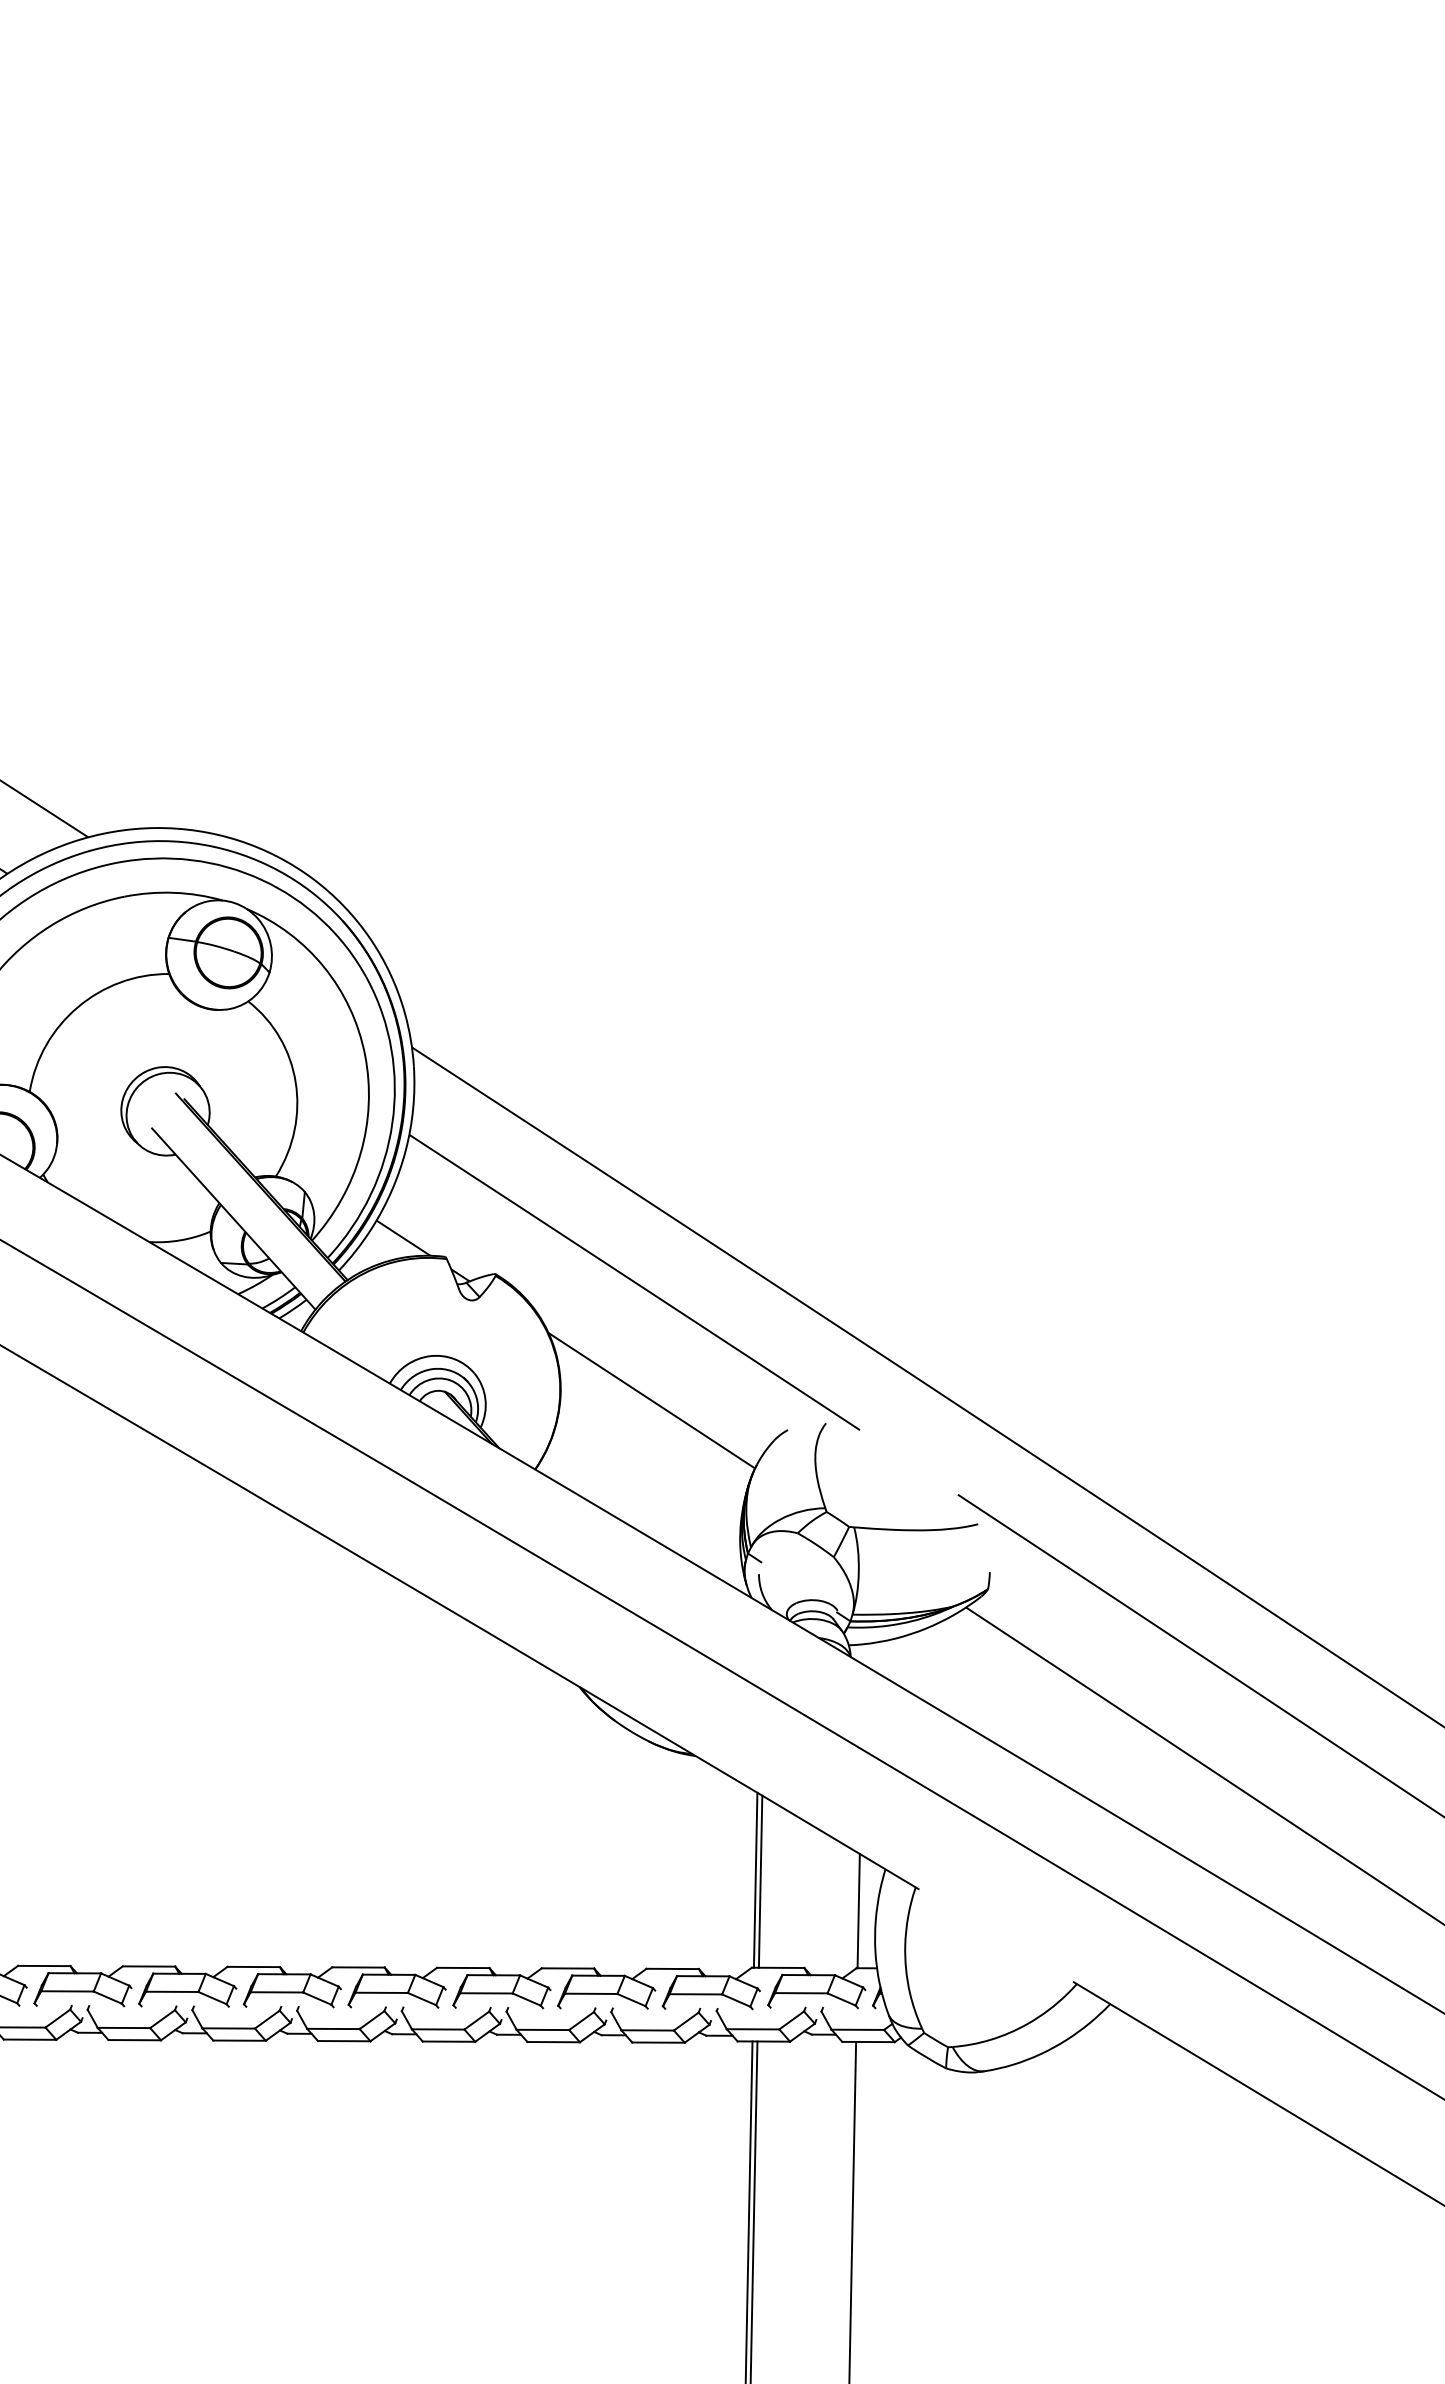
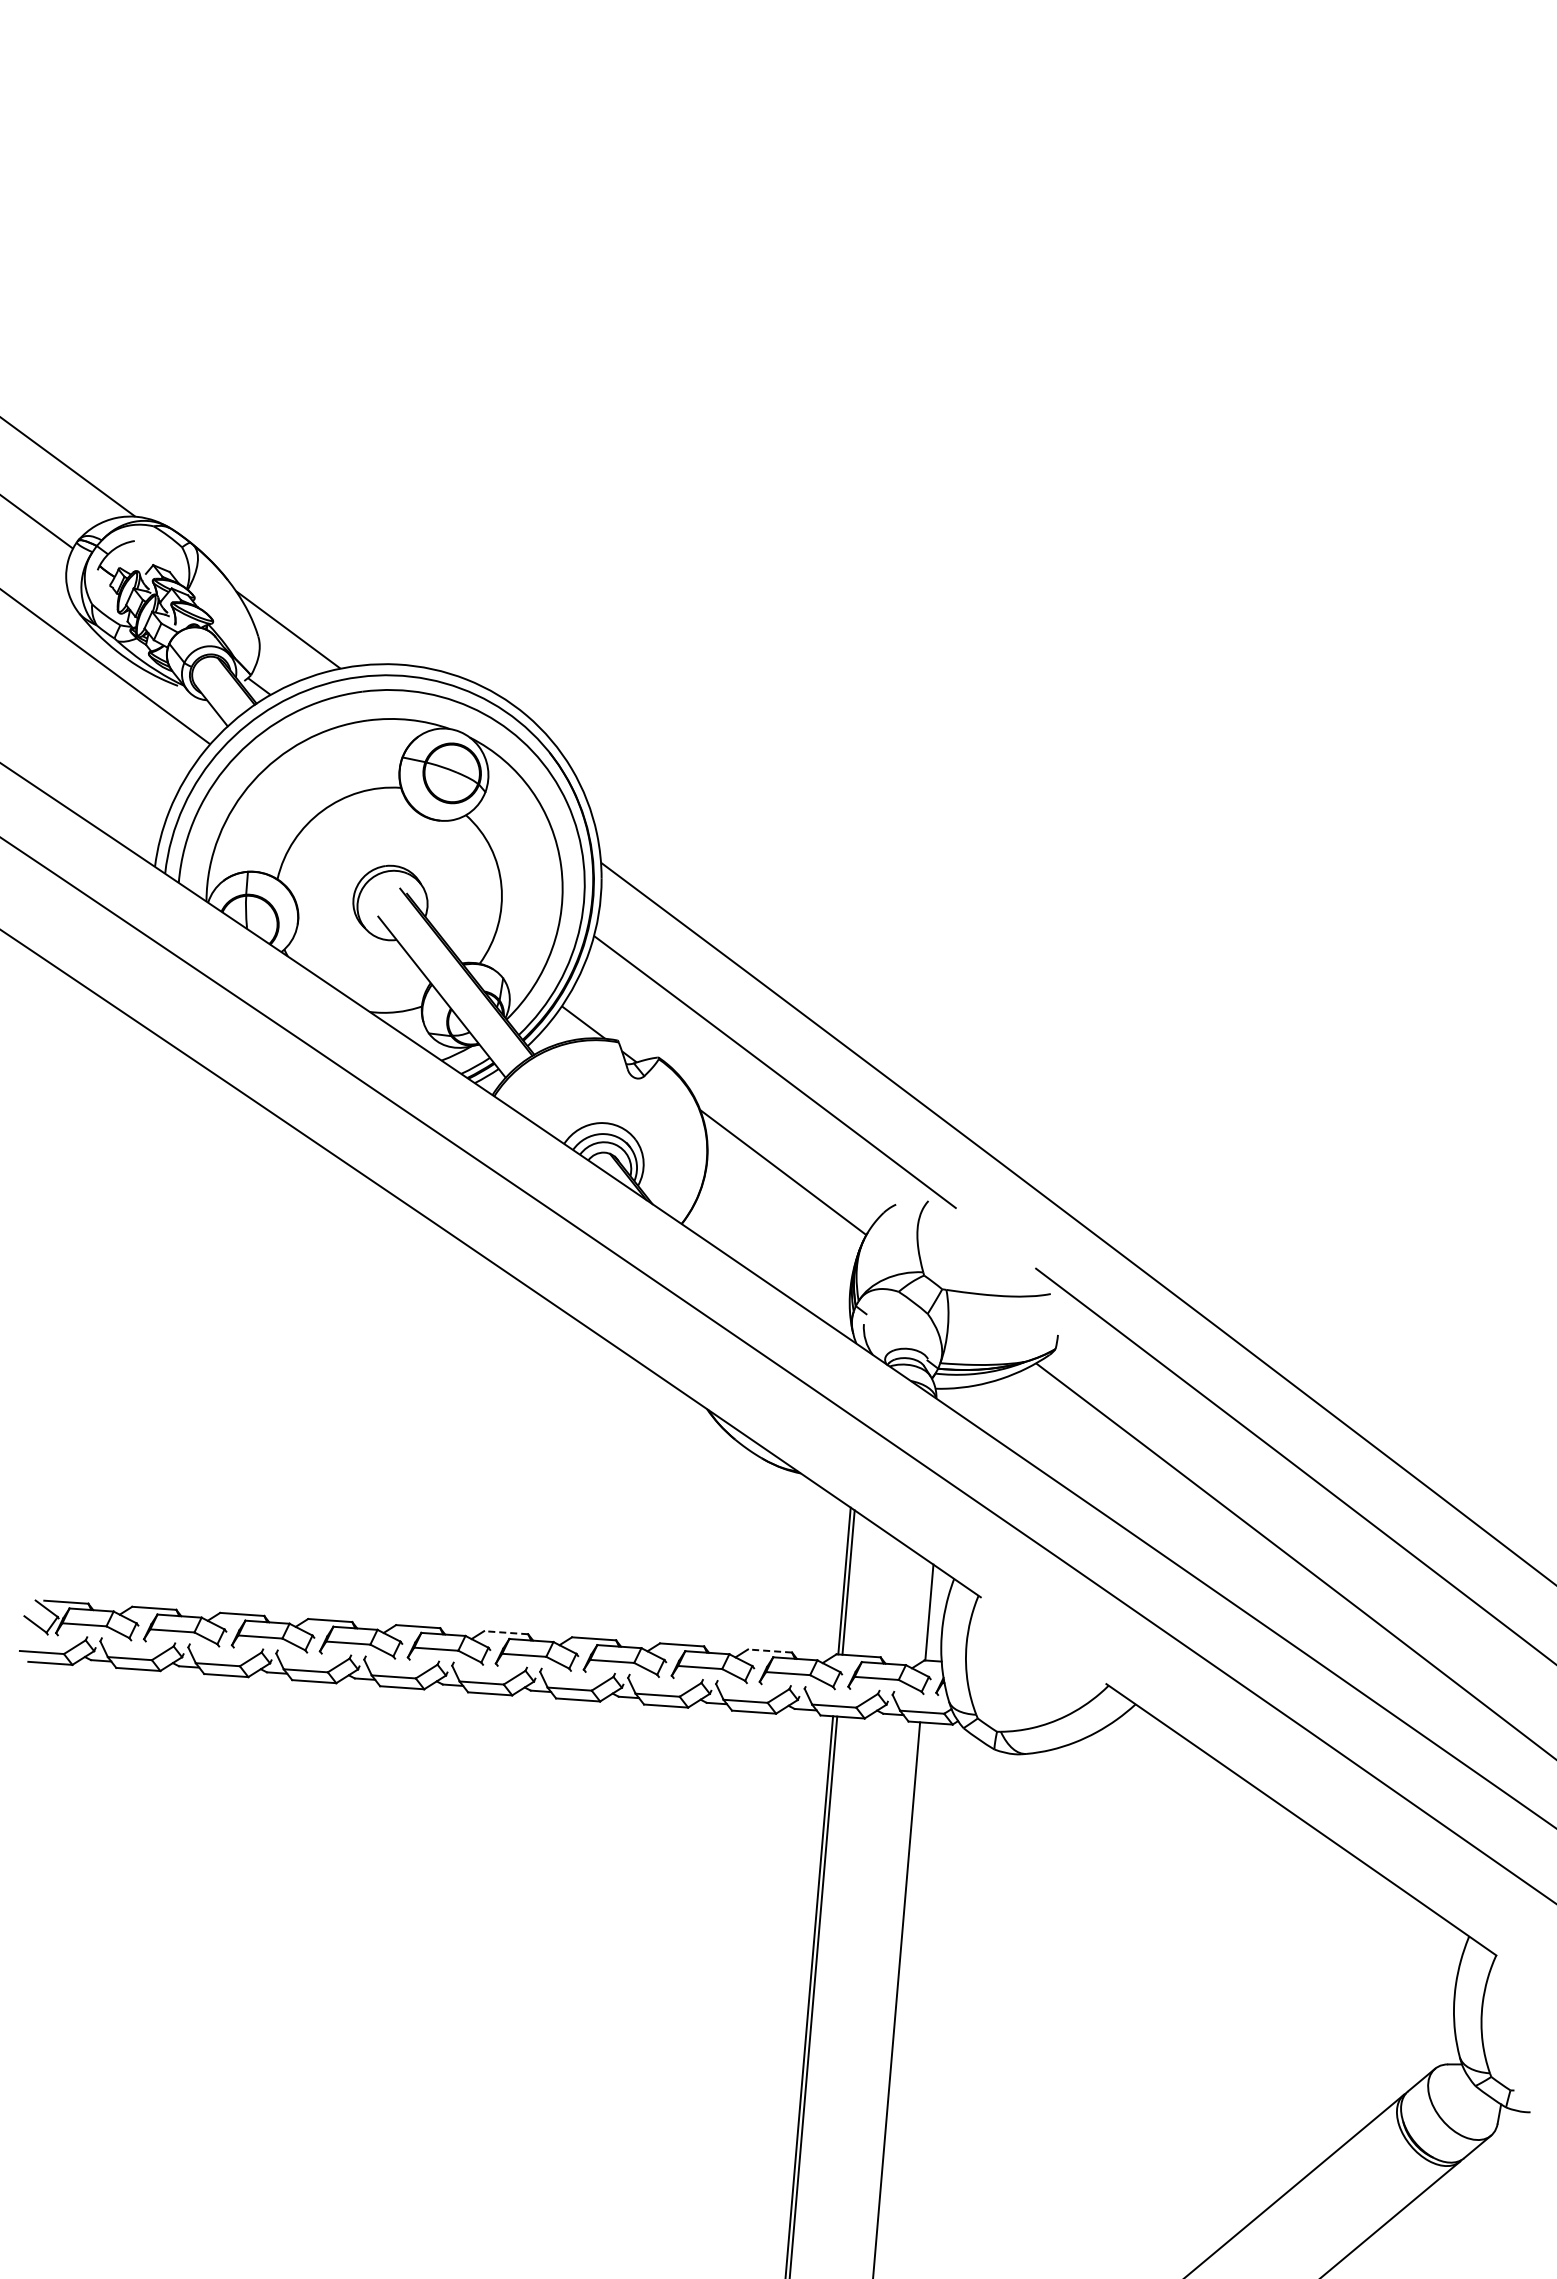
line: (357, 1967) -> (505, 1632), solid -> dashed
line: (672, 1969) -> (769, 1651), solid -> dashed

